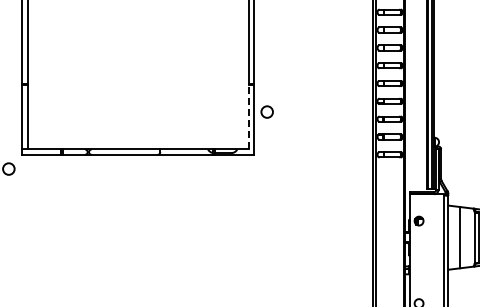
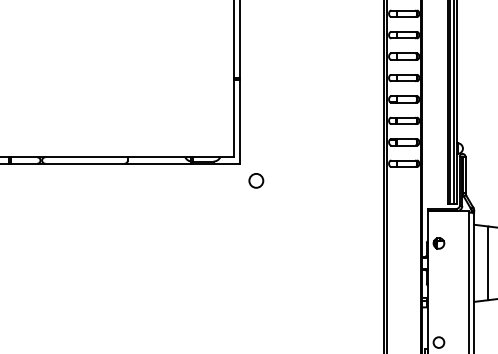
circle: (266, 111) -> (255, 180), moved
line: (248, 116) -> (233, 117), dashed -> solid

